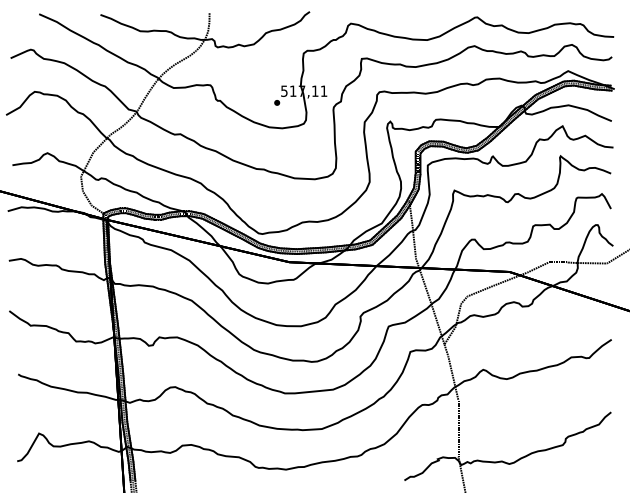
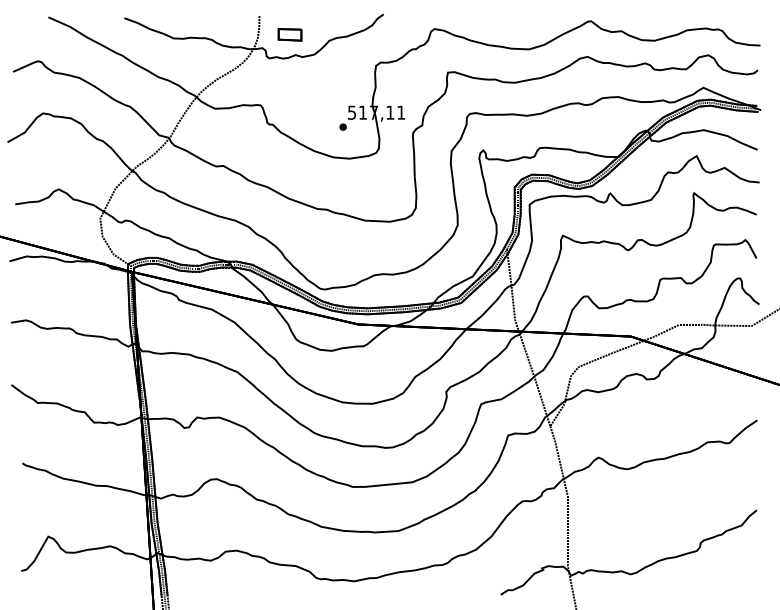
part: (233, 28) -> (289, 34), added

